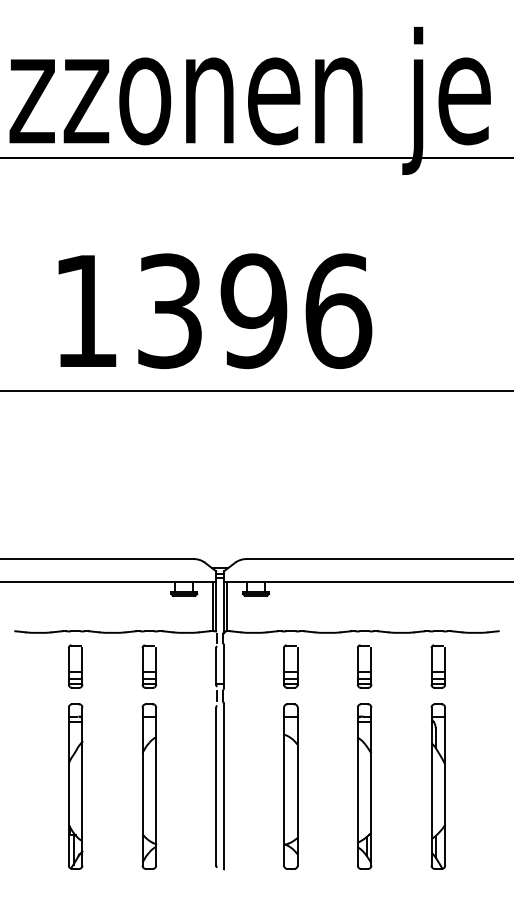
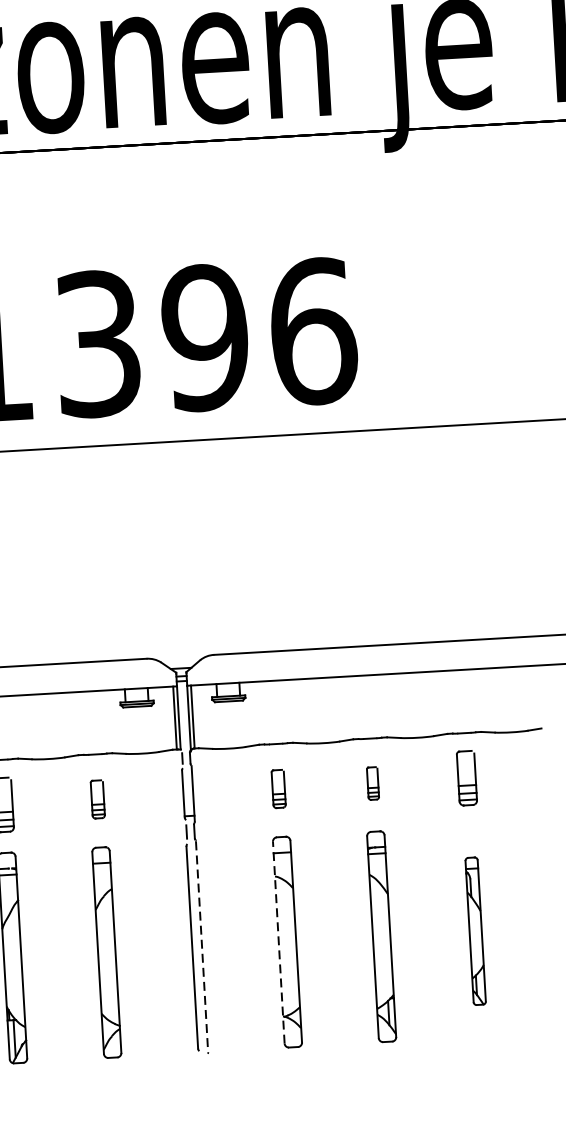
part: (148, 666) -> (96, 799), size x0.7
part: (290, 666) -> (278, 788), size x0.7
part: (364, 666) -> (372, 783), size x0.6
line: (223, 786) -> (201, 946), solid -> dashed
line: (284, 786) -> (279, 942), solid -> dashed
part: (437, 786) -> (474, 931), size x0.7

